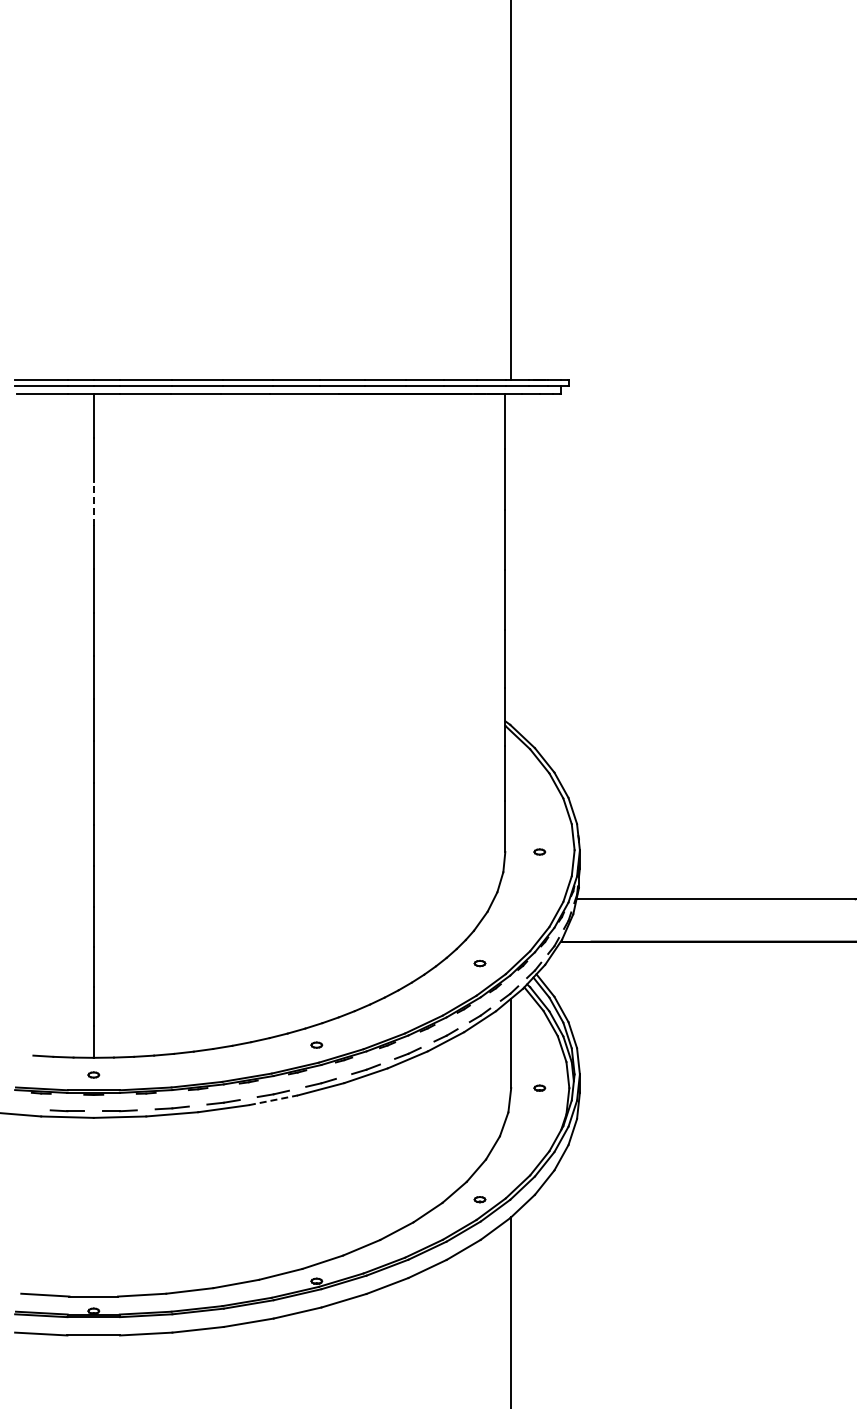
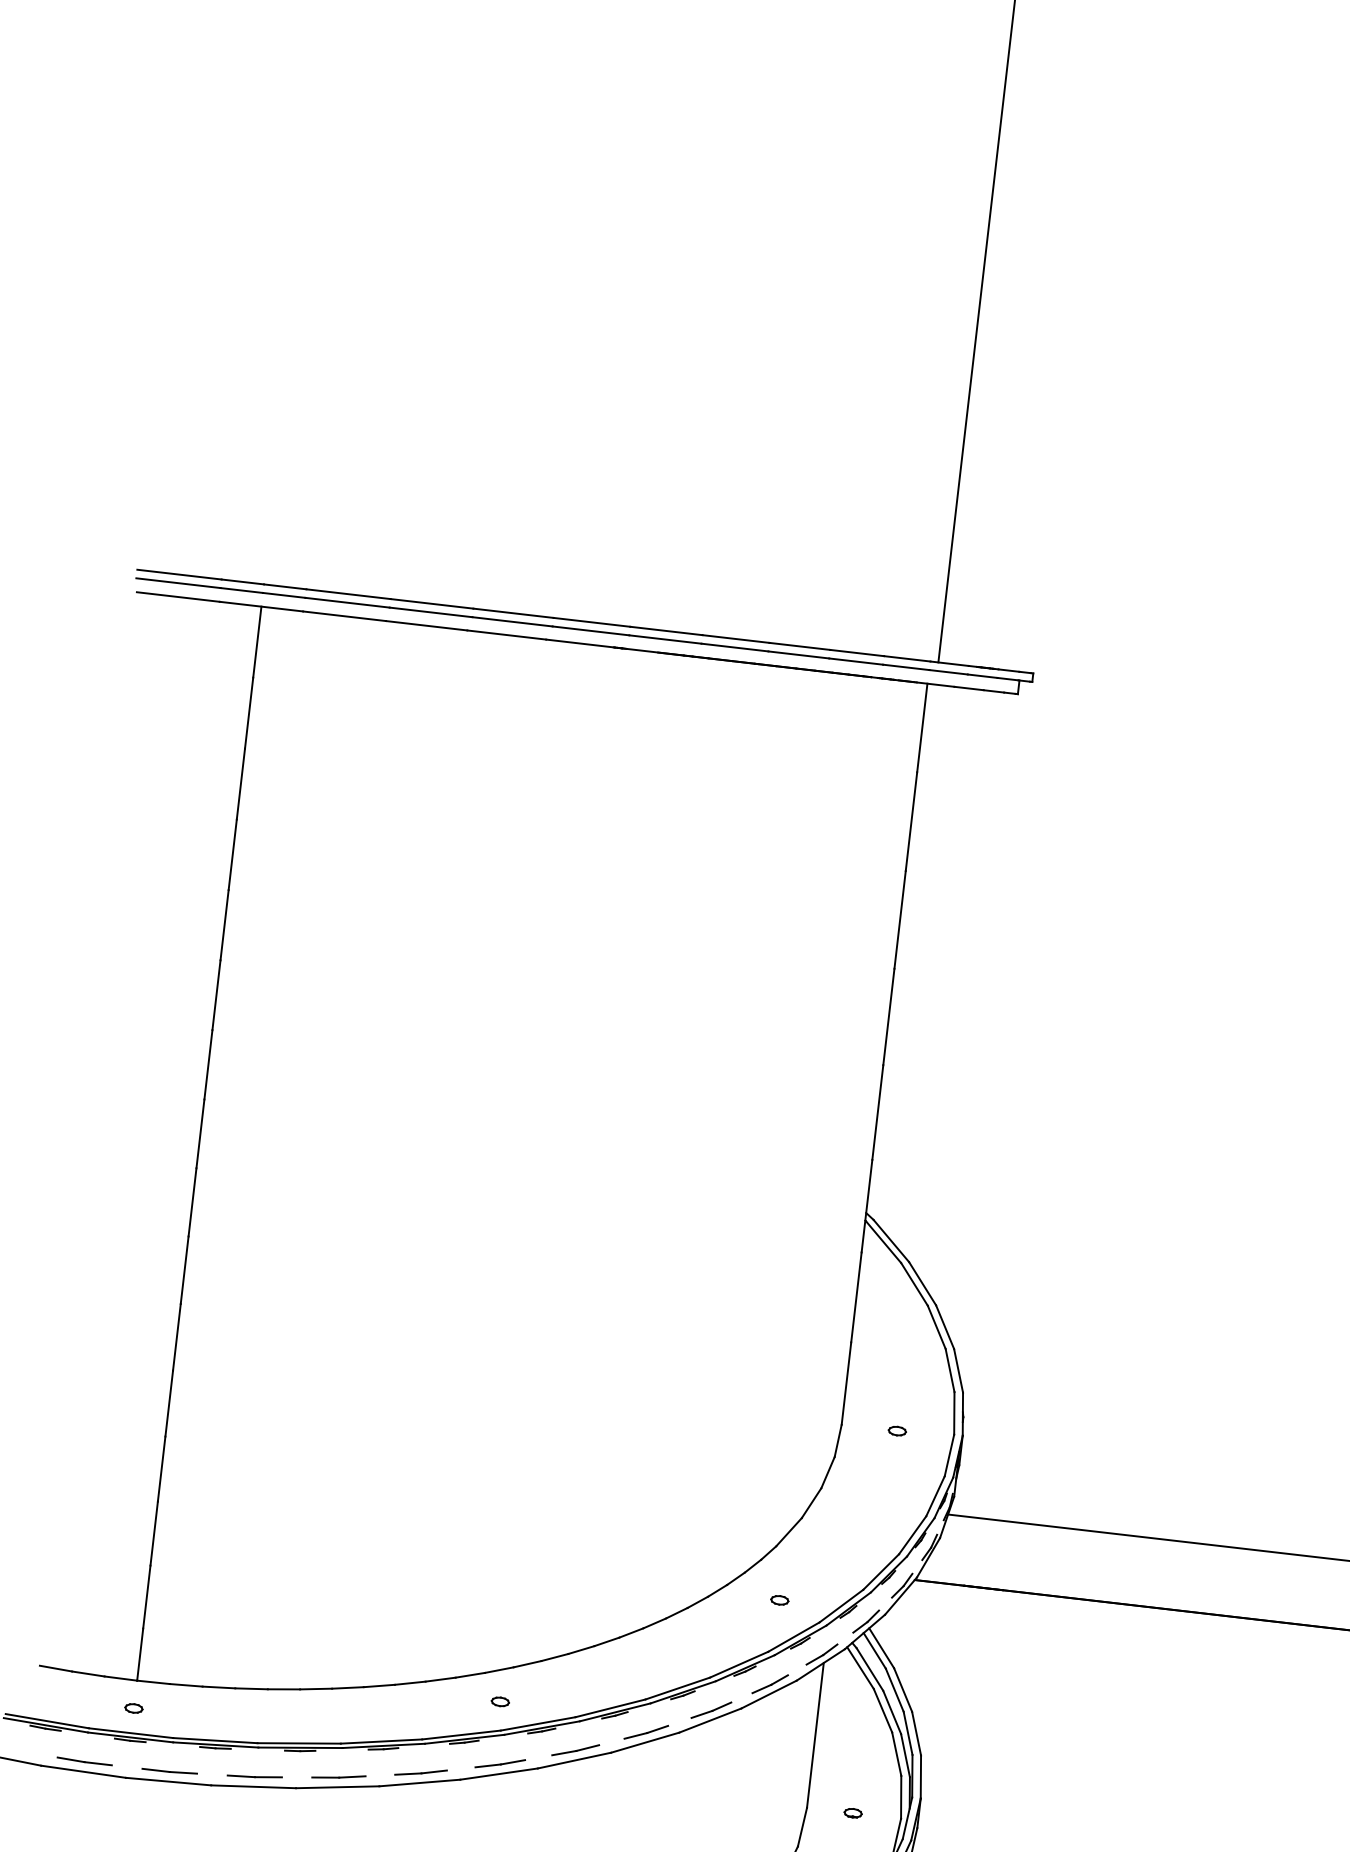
line: (93, 503) -> (240, 783), dashed -> solid
line: (273, 1100) -> (420, 1783), dashed -> solid

